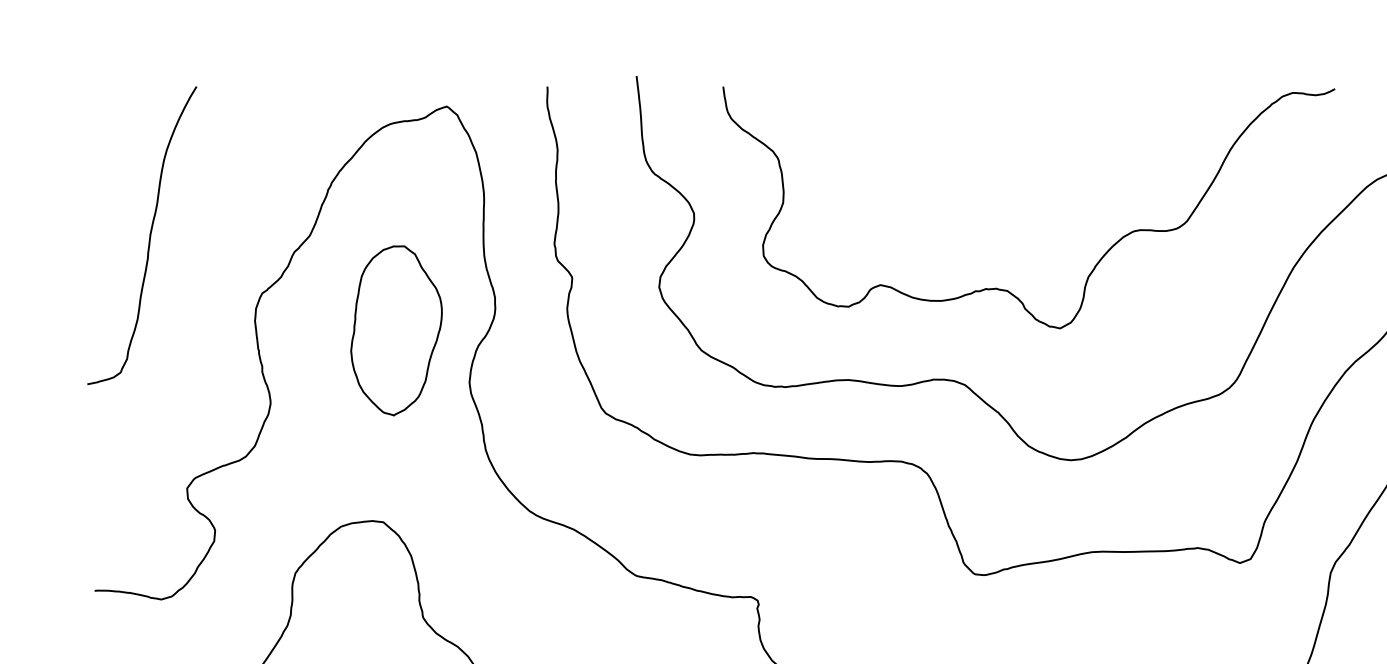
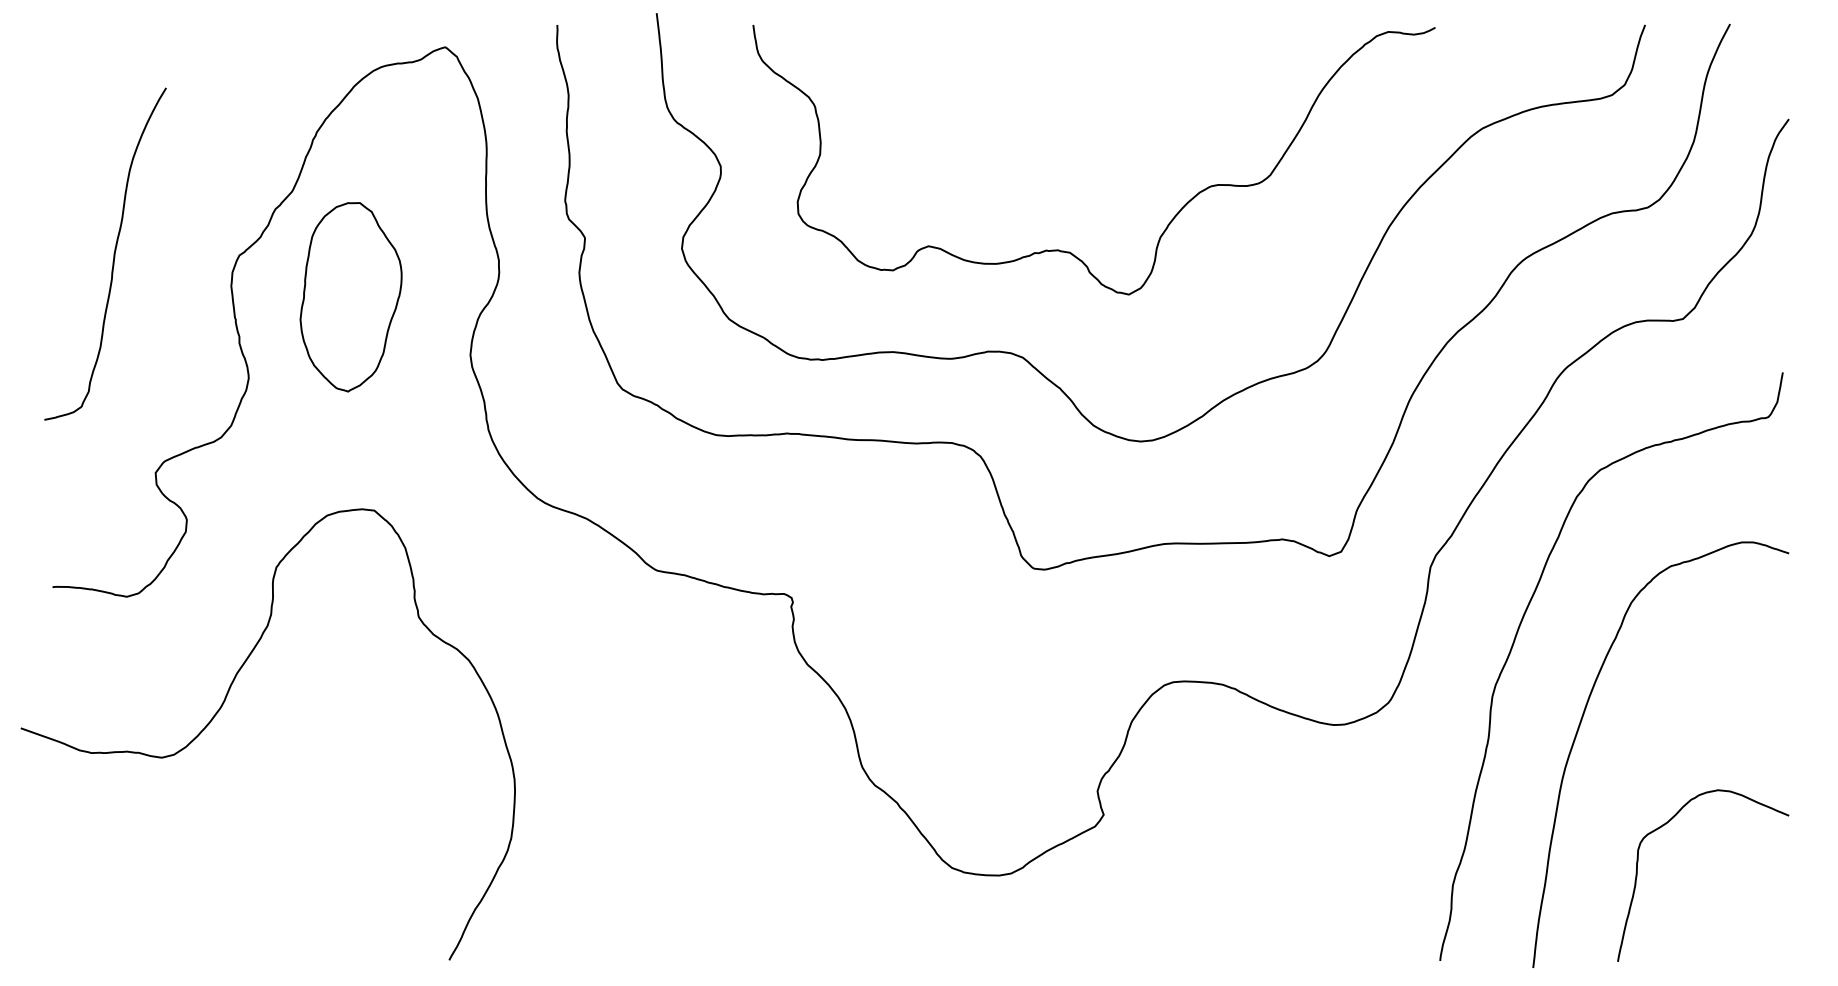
curve: (149, 235) -> (113, 253), moved
part: (396, 331) -> (350, 297), moved

